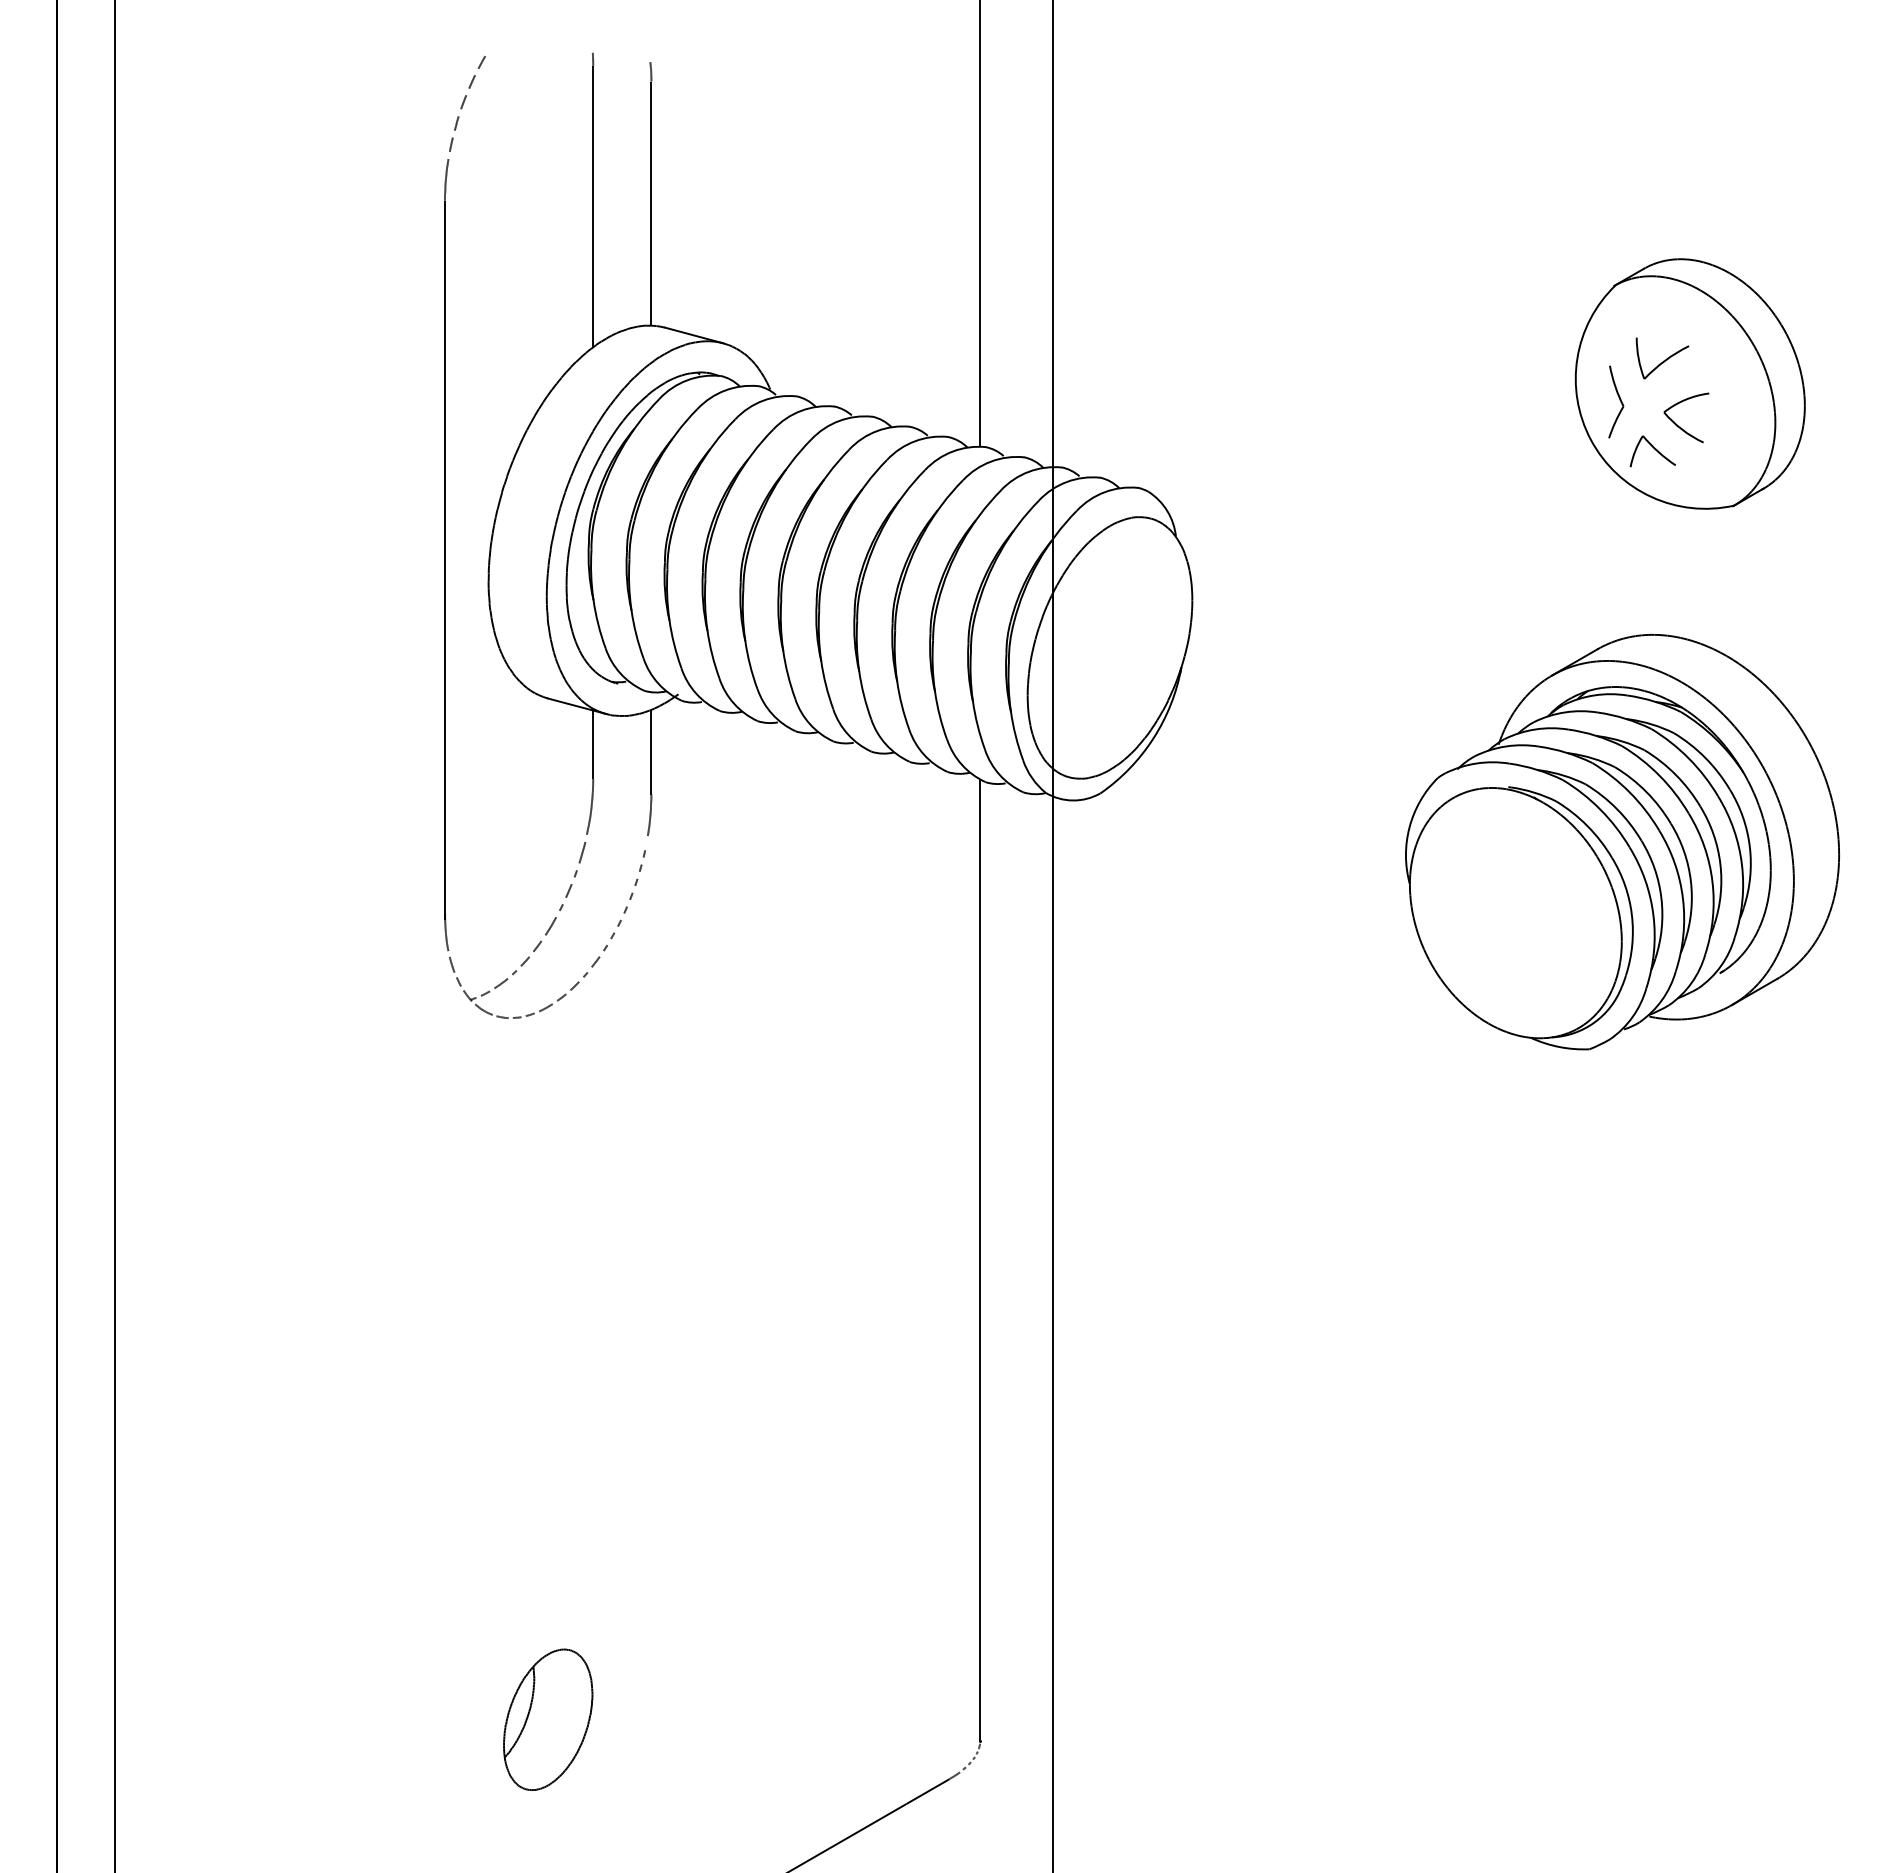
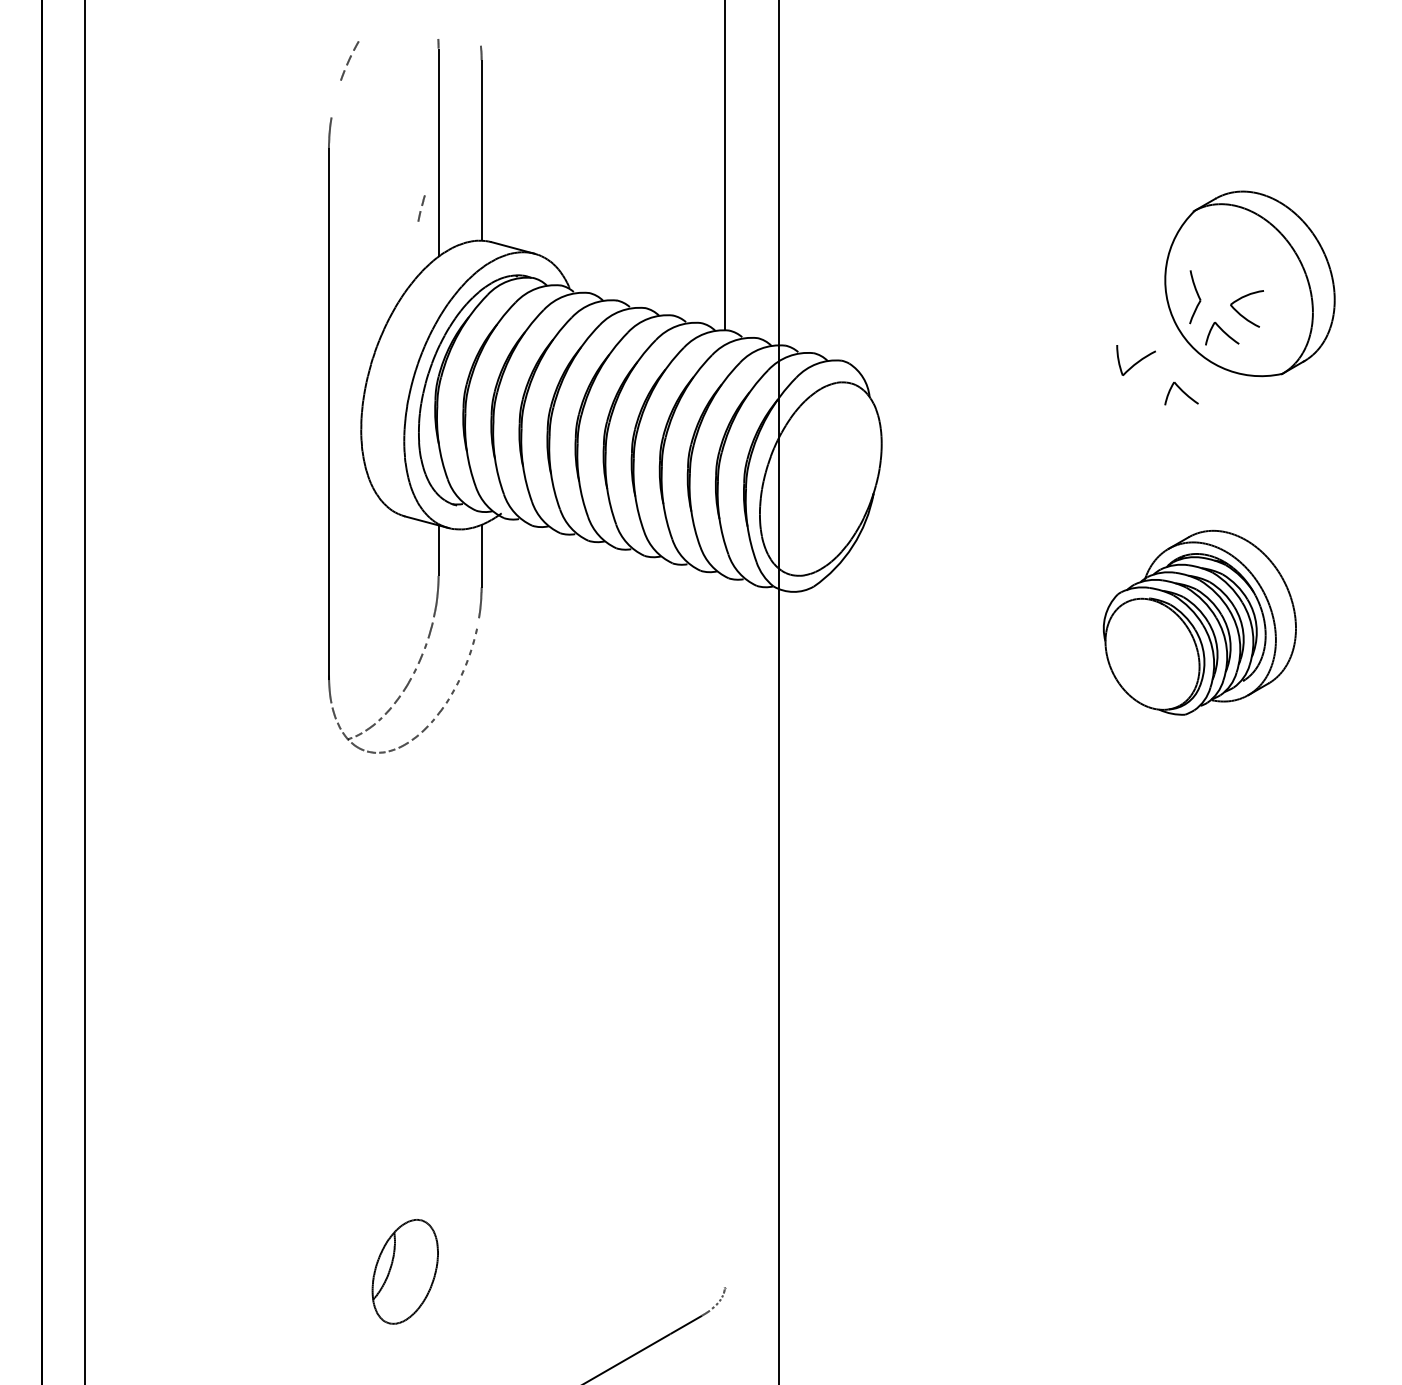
part: (454, 133) -> (421, 208), moved
part: (1662, 358) -> (1136, 360), moved
part: (1597, 532) -> (1181, 393), added
part: (1622, 842) -> (1199, 622), size x0.6
line: (980, 1260) -> (725, 932), removed

